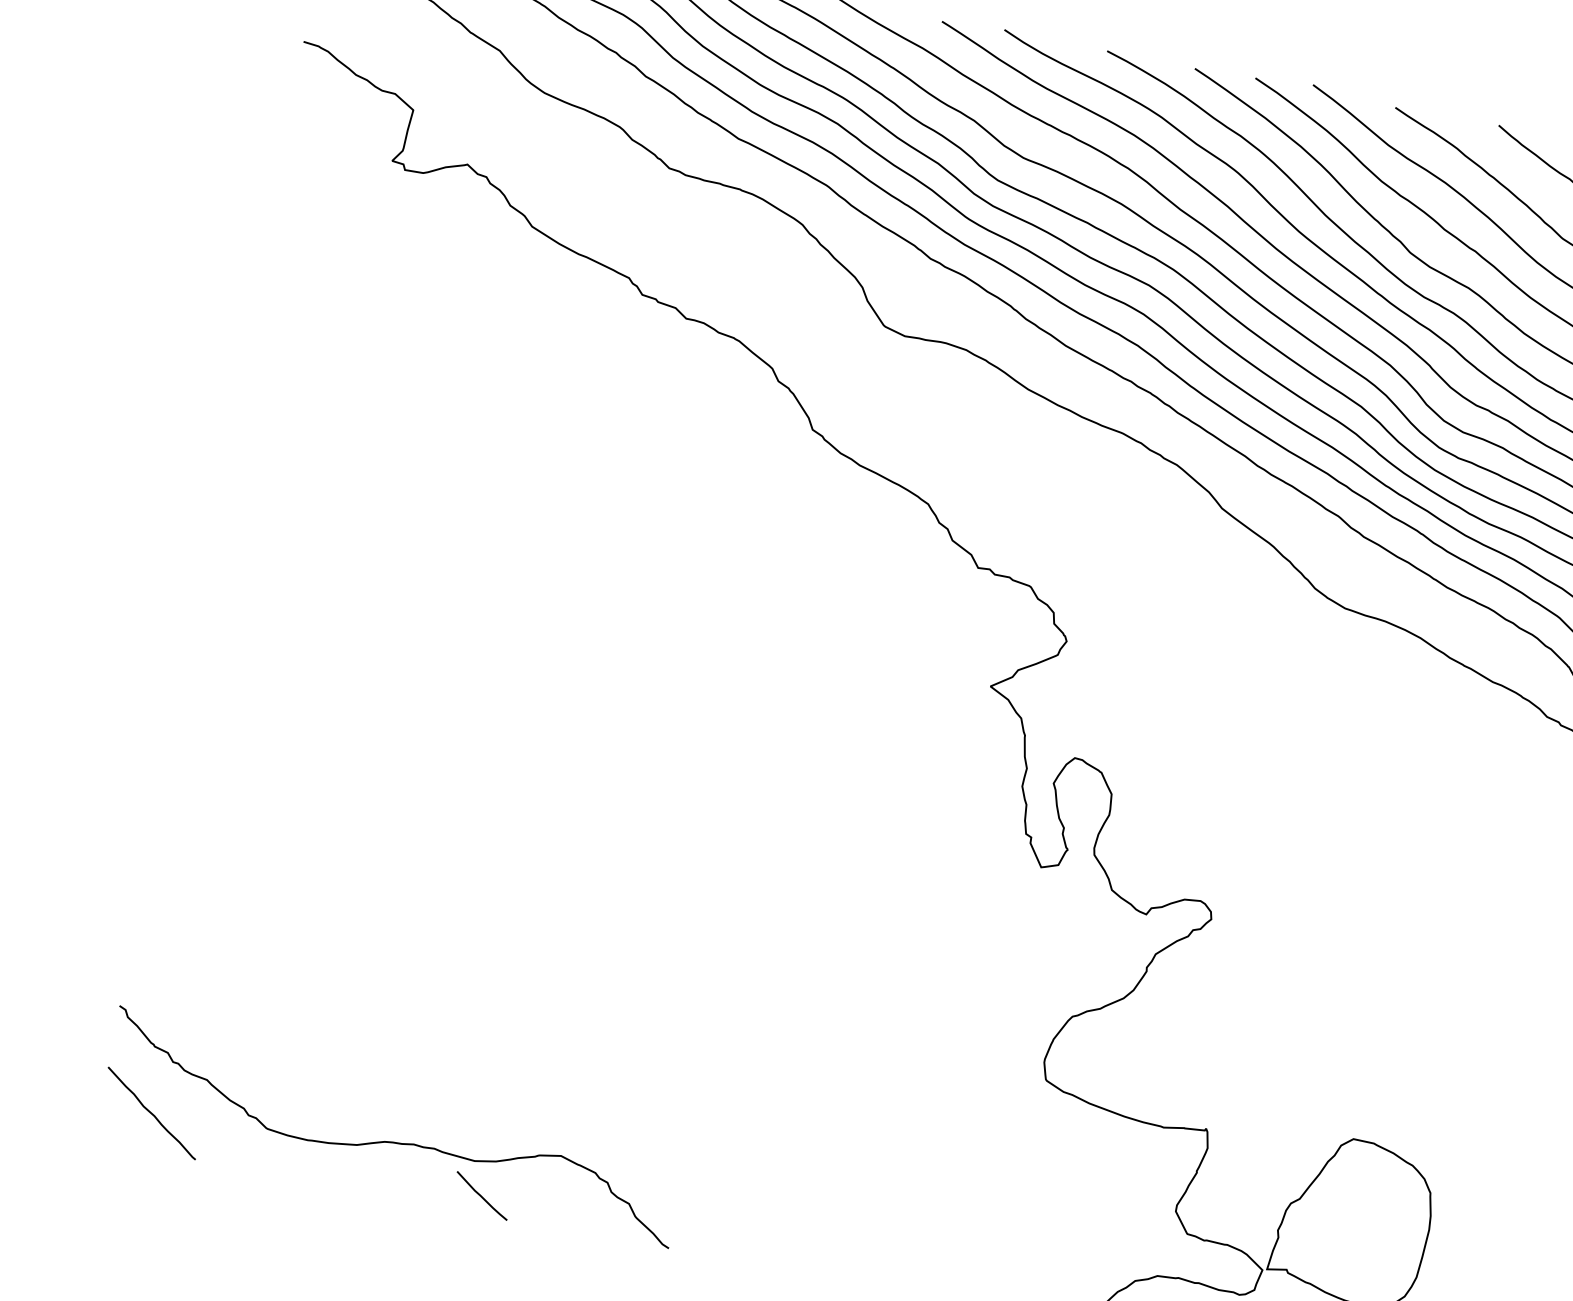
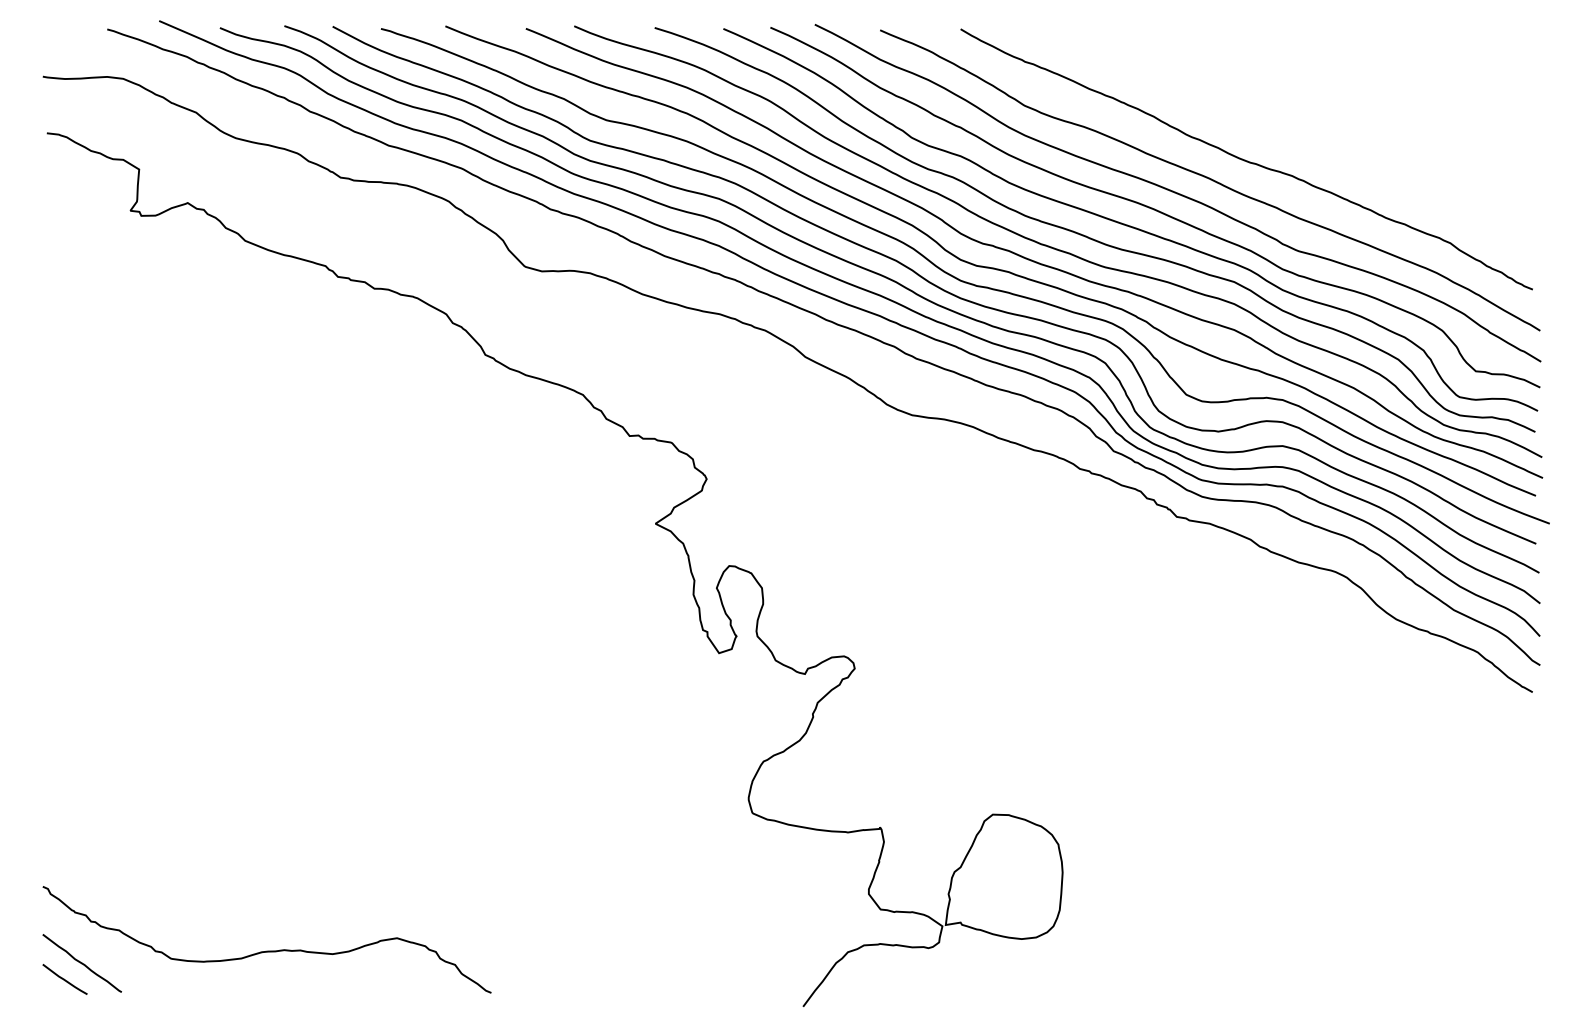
line: (481, 1195) -> (64, 979), moved

